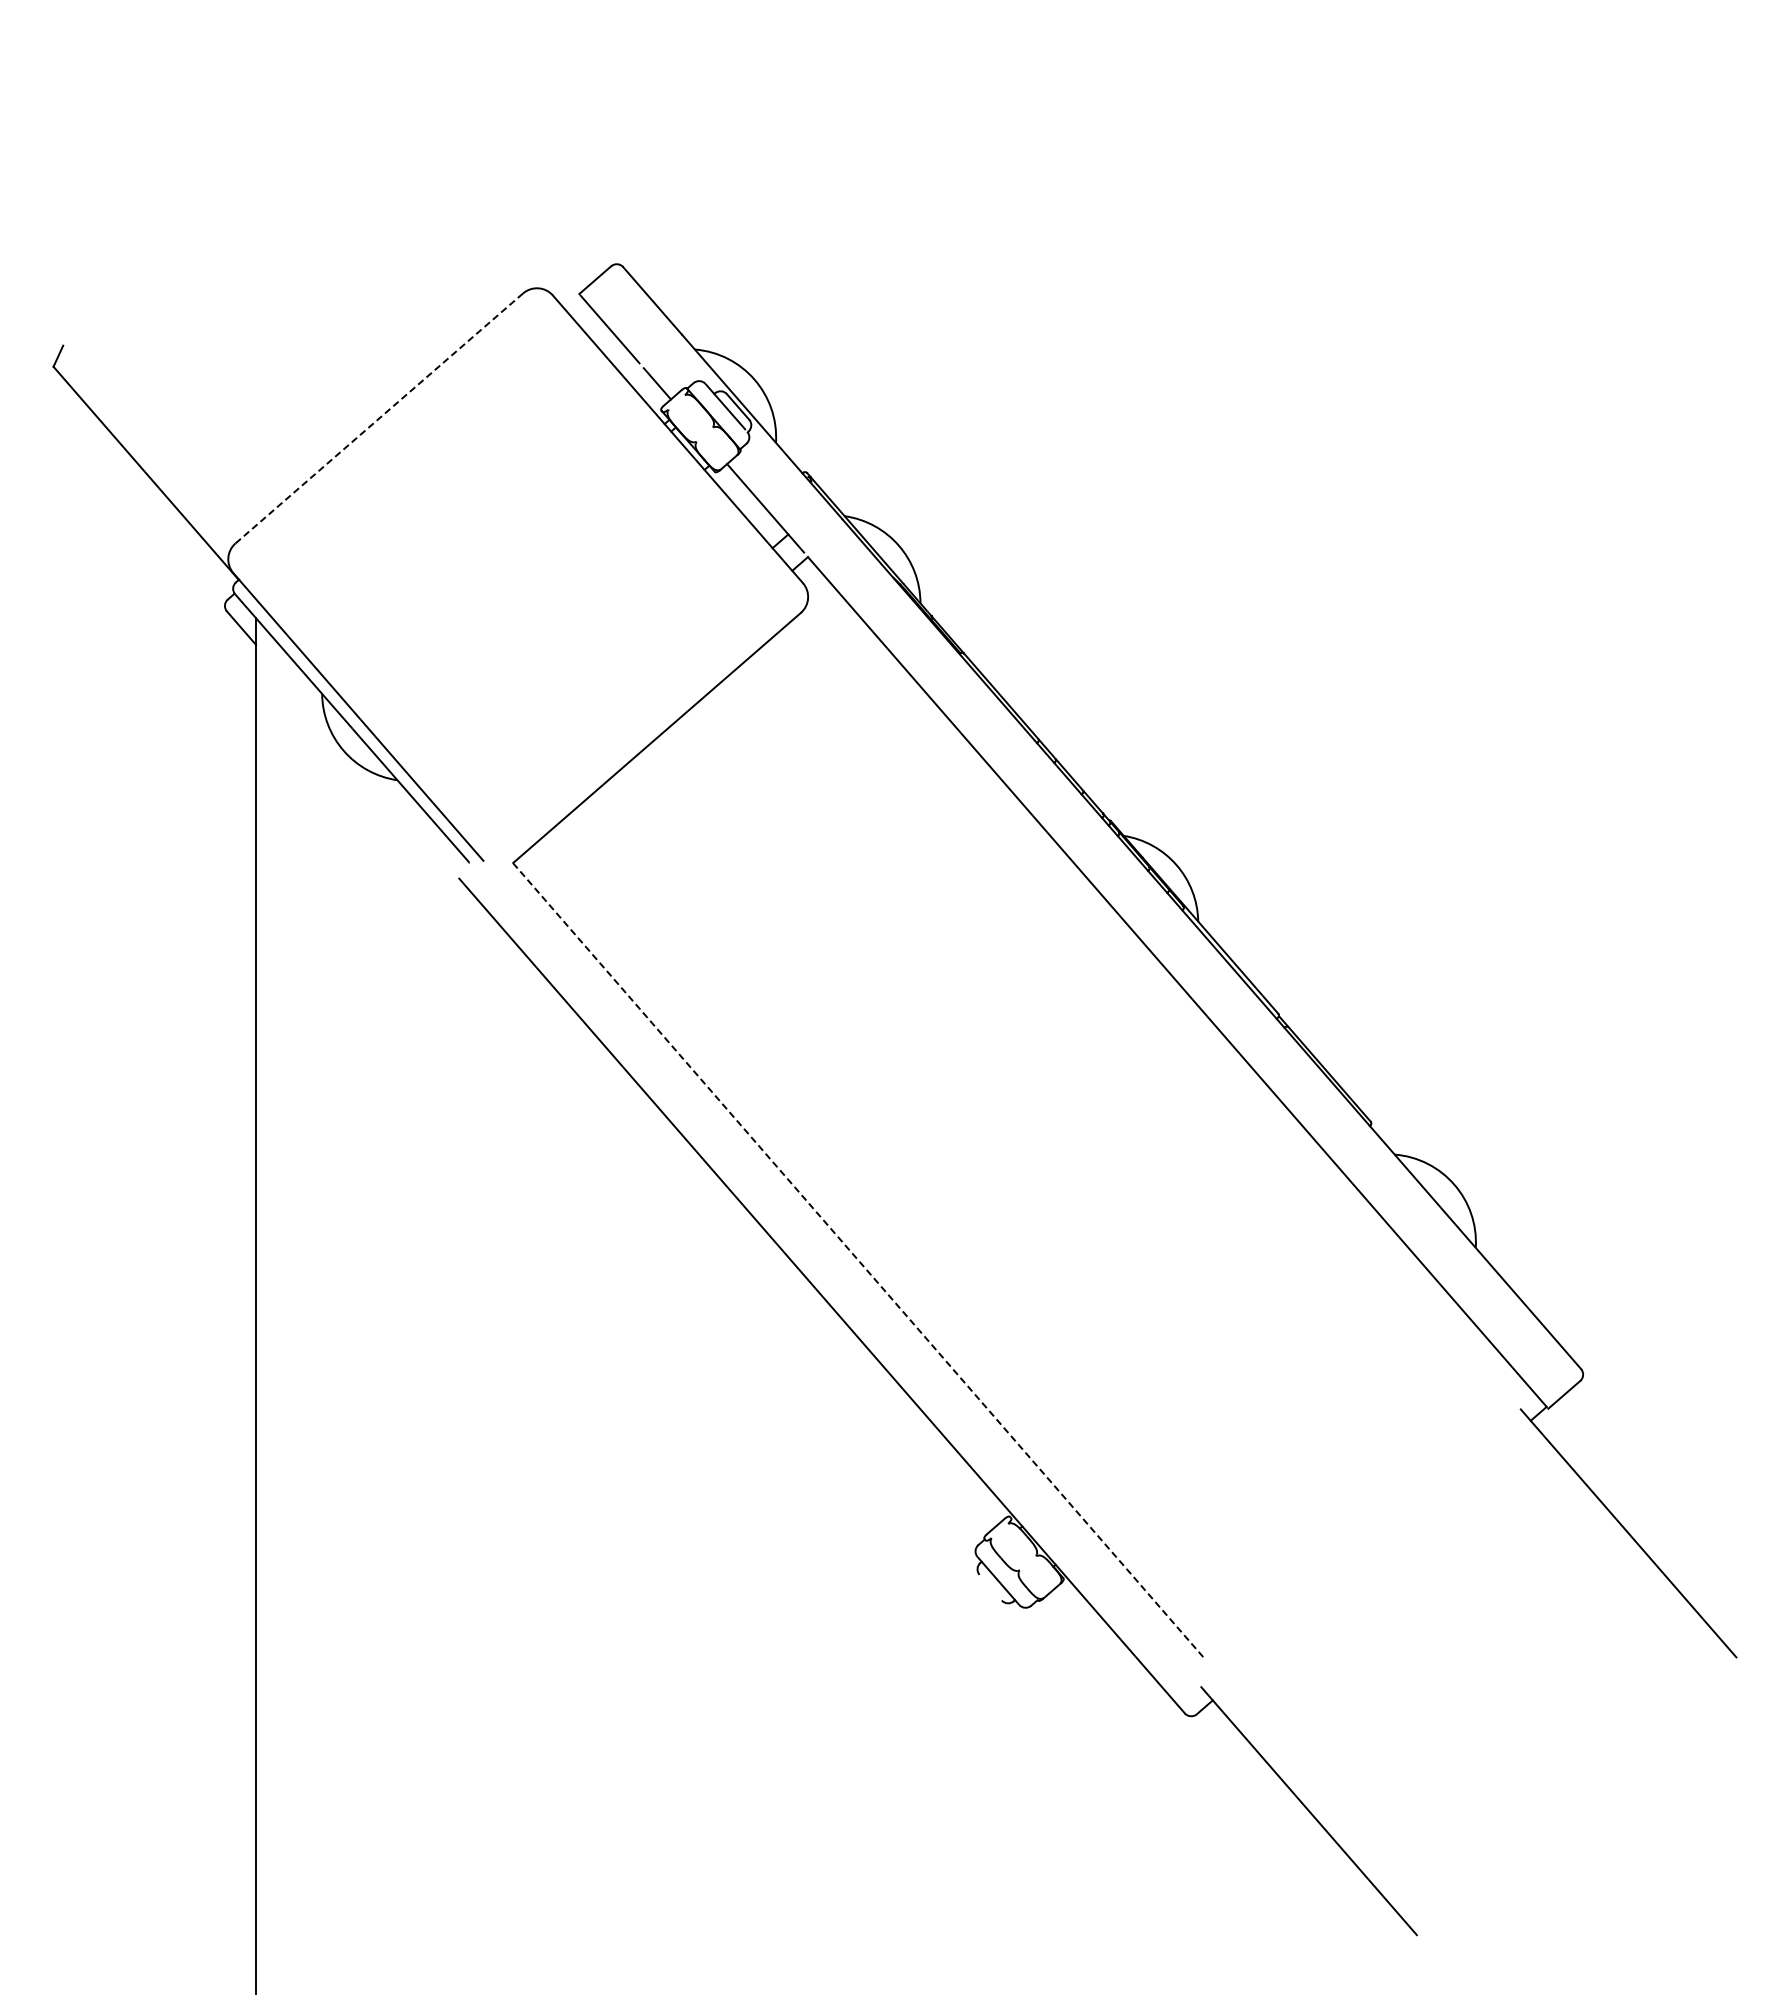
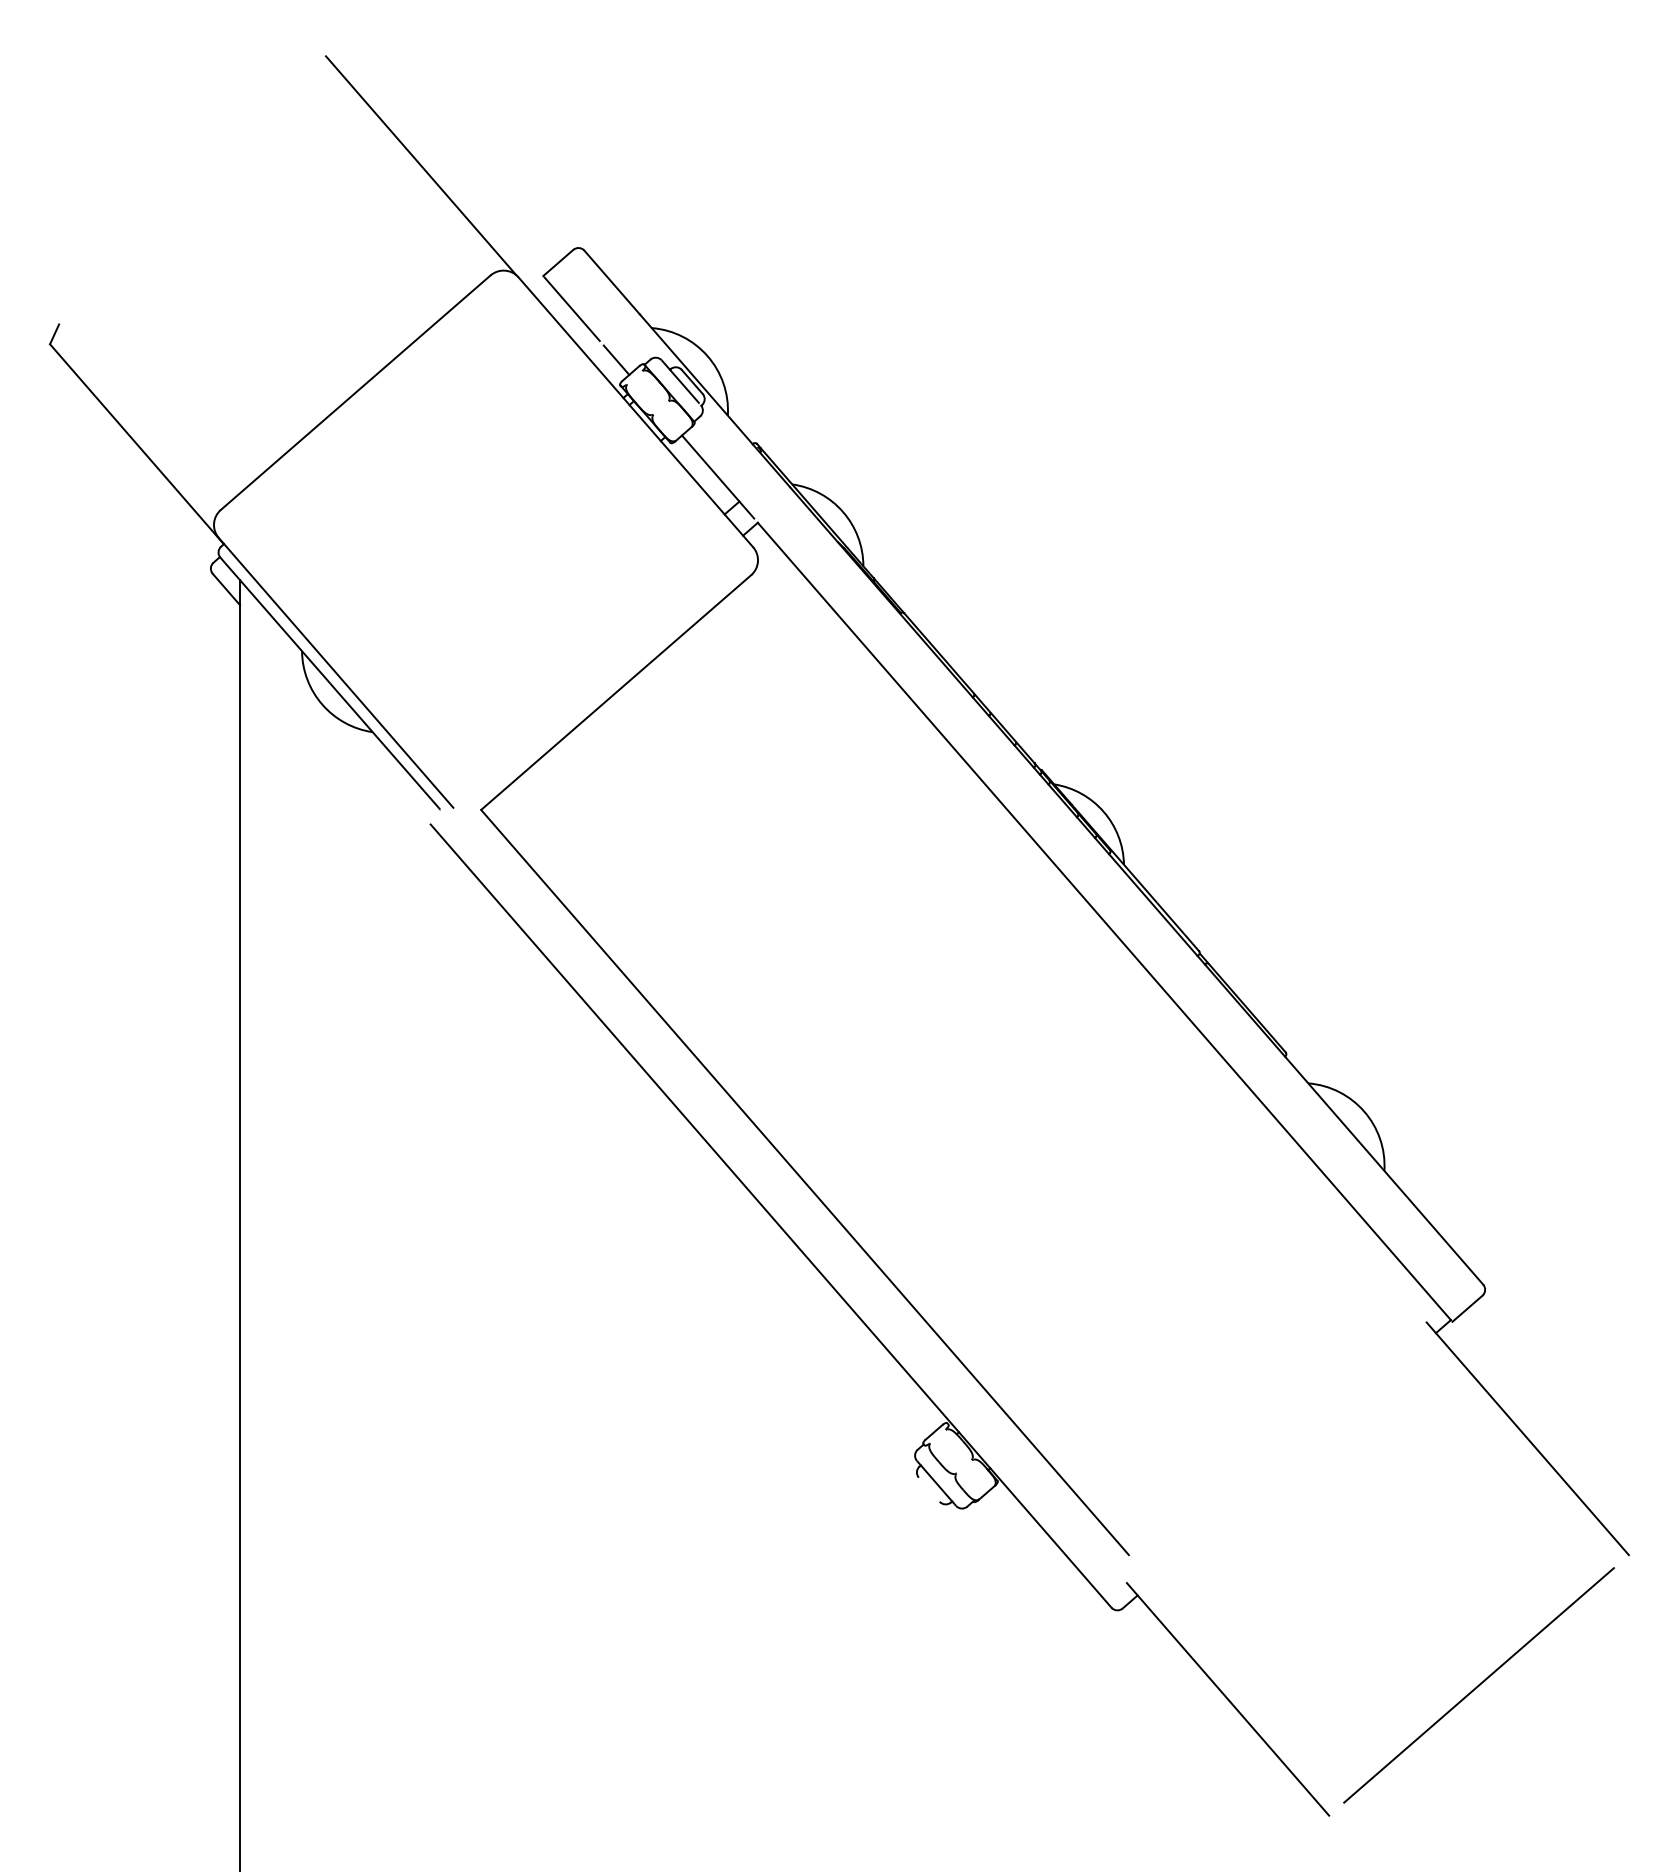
line: (448, 176) -> (420, 165), added
line: (379, 418) -> (355, 392), dashed -> solid
line: (858, 1260) -> (805, 1182), dashed -> solid
line: (1576, 1796) -> (1478, 1685), added

